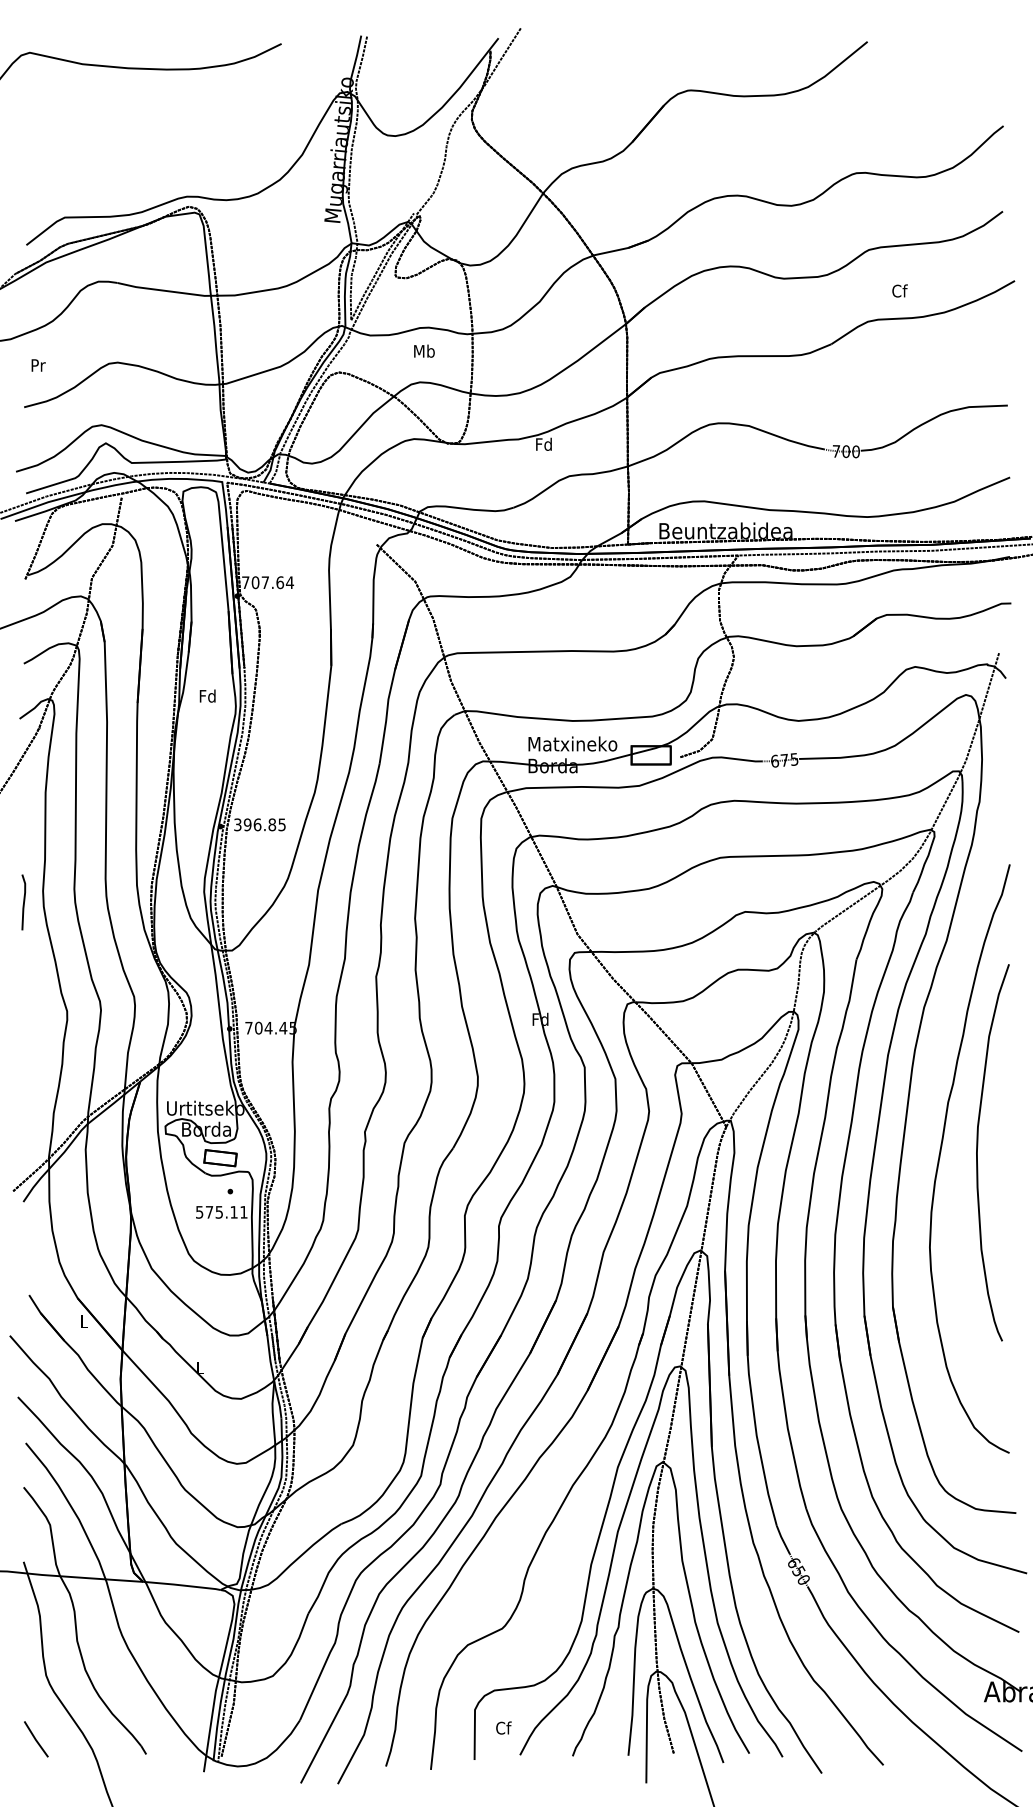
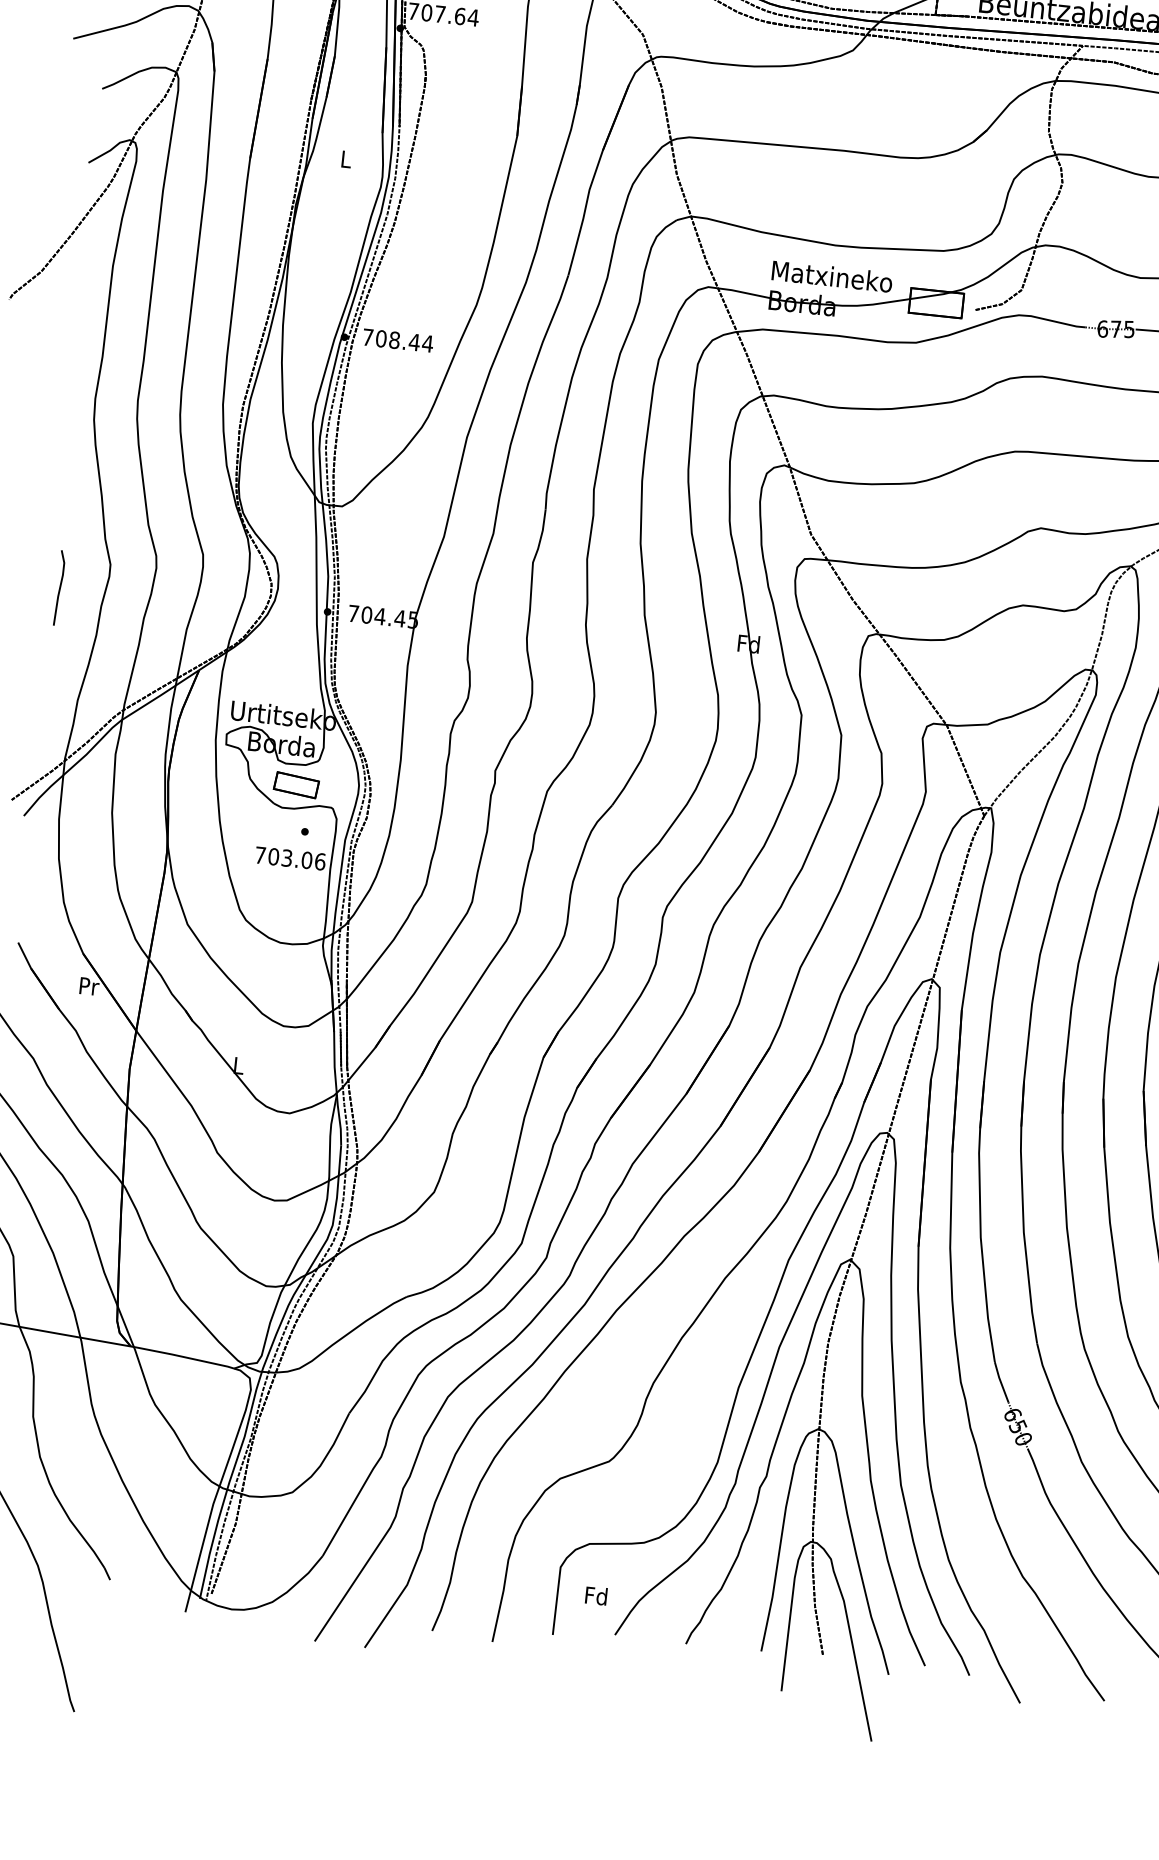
text: (207, 695) -> (345, 158), Fd -> L
text: (260, 824) -> (398, 340), 396.85 -> 708.44
line: (23, 902) -> (59, 588), moved
text: (221, 1211) -> (290, 857), 575.11 -> 703.06
text: (84, 1321) -> (89, 986), L -> Pr
text: (503, 1727) -> (596, 1595), Cf -> Fd

